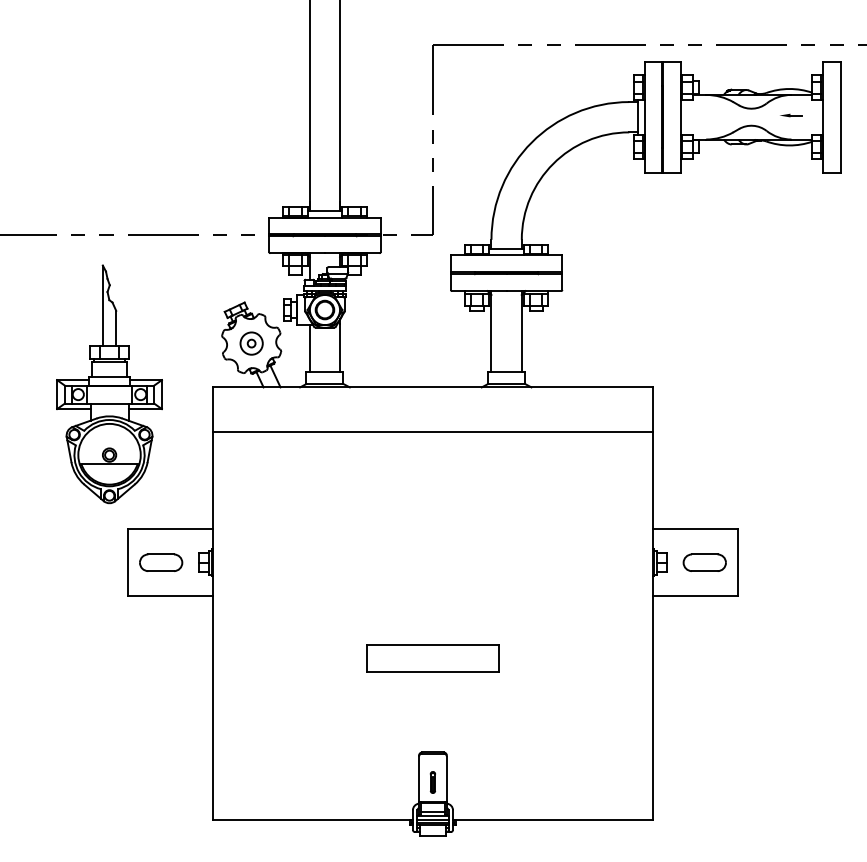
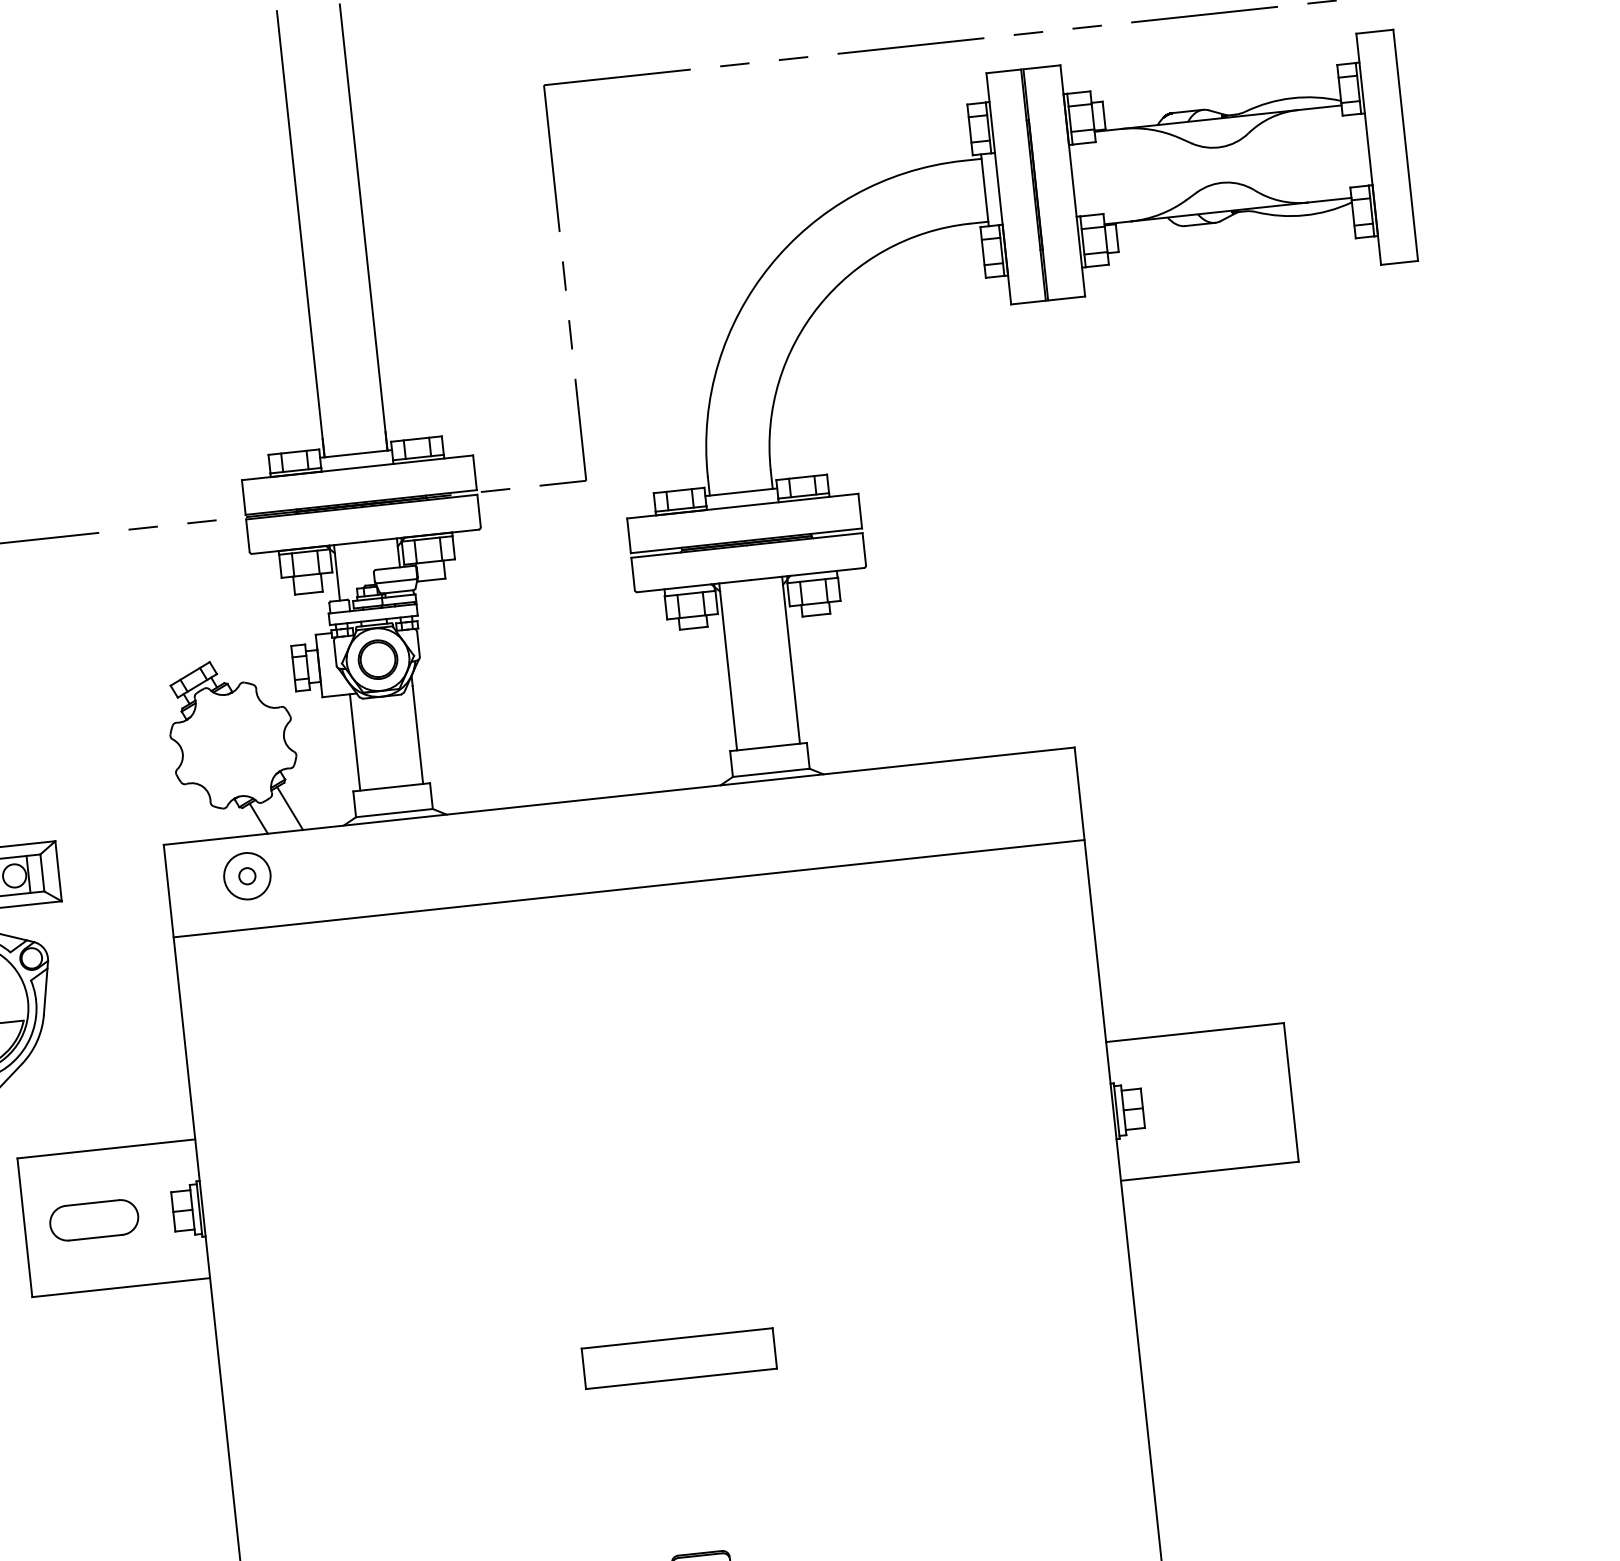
part: (791, 115) -> (1302, 152), removed
part: (251, 343) -> (247, 876), moved
part: (704, 562) -> (1221, 1099), removed
part: (432, 658) -> (678, 1358), size x0.7

